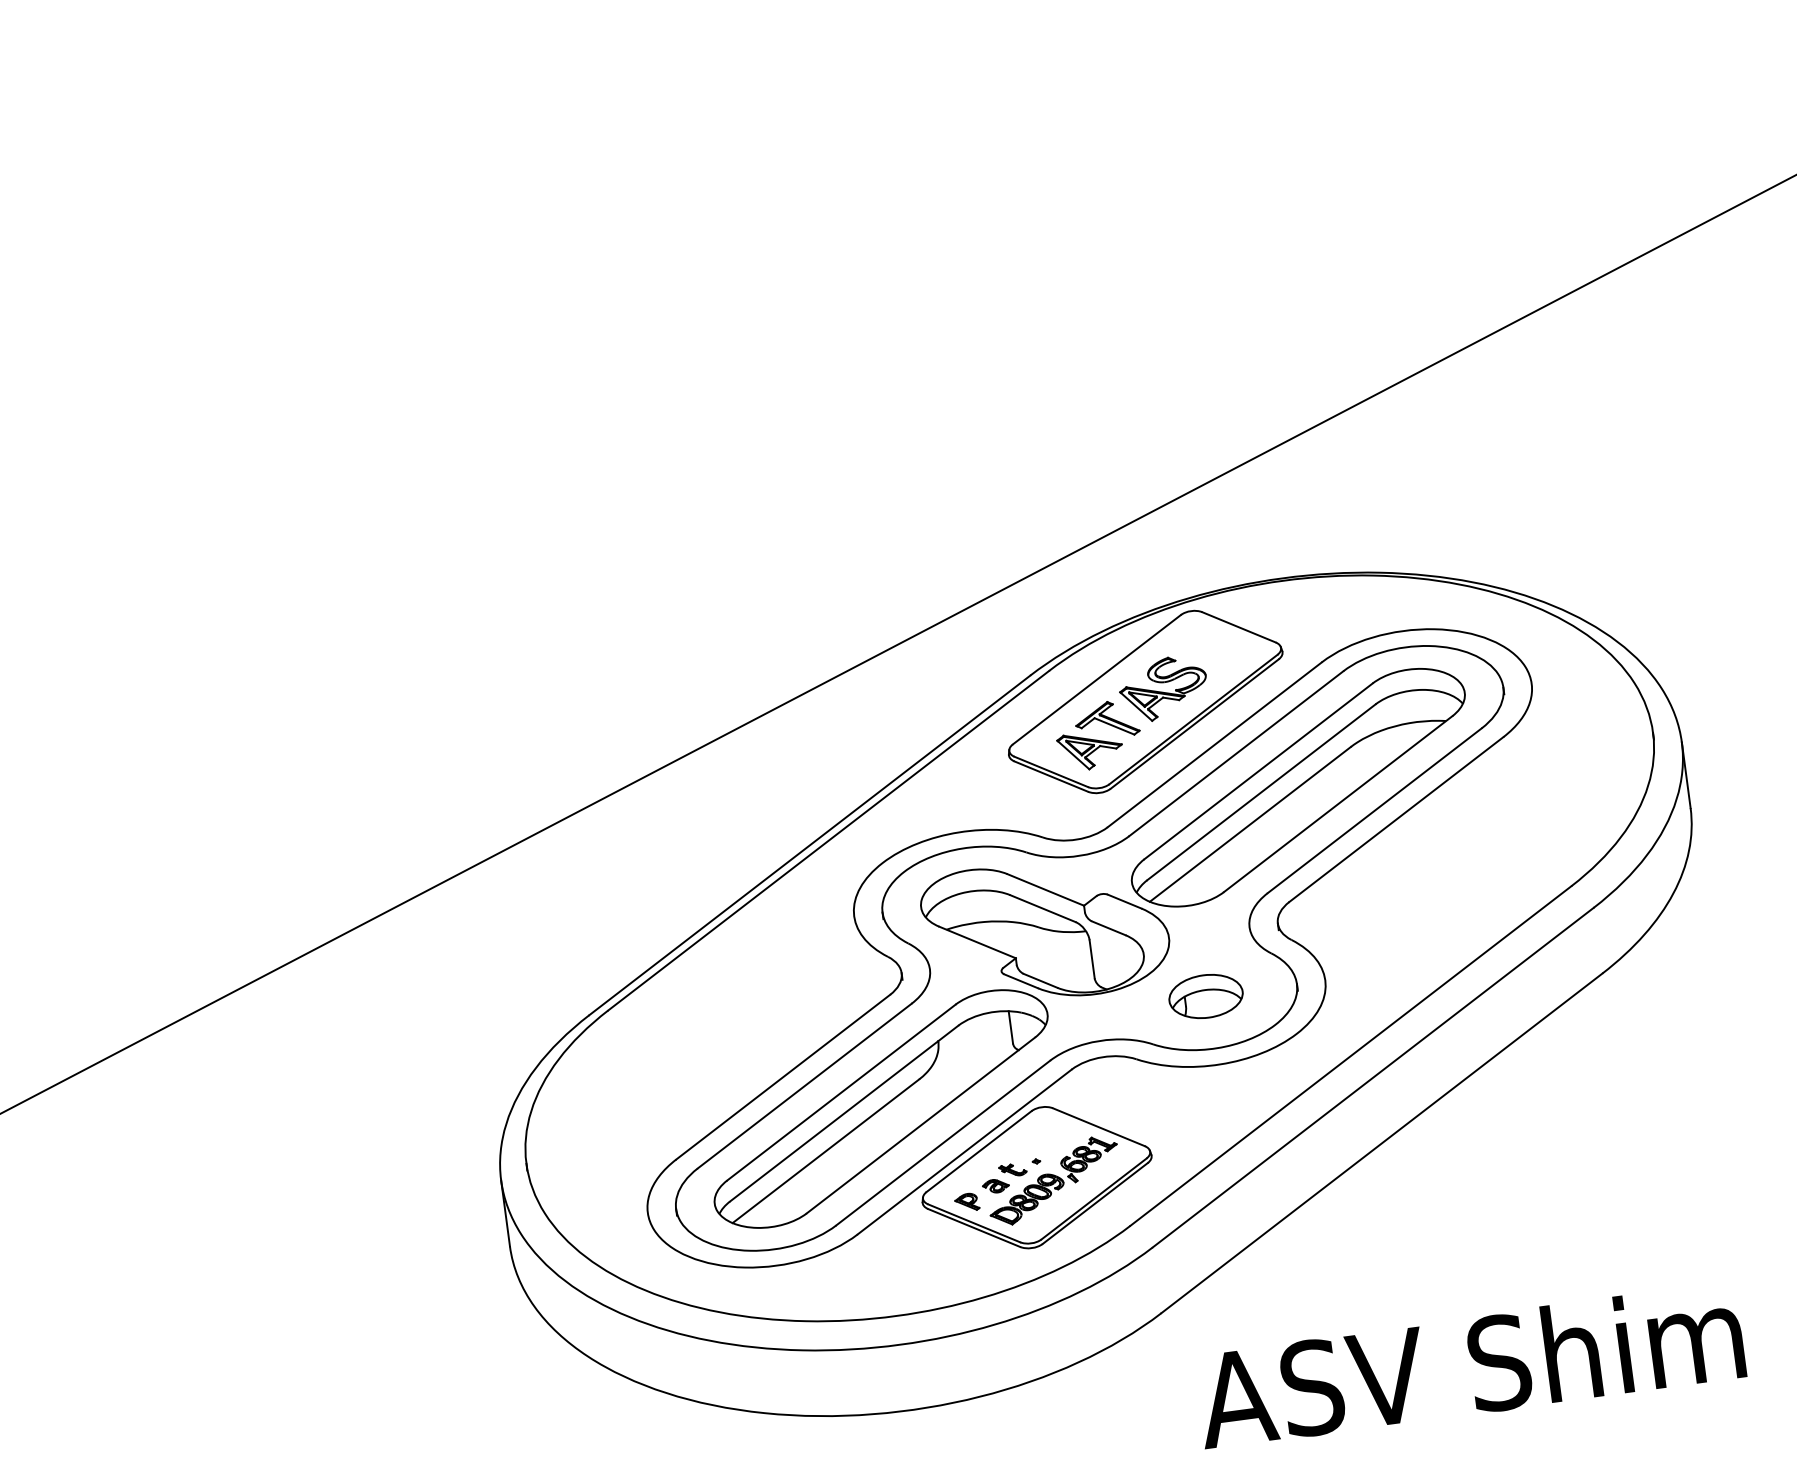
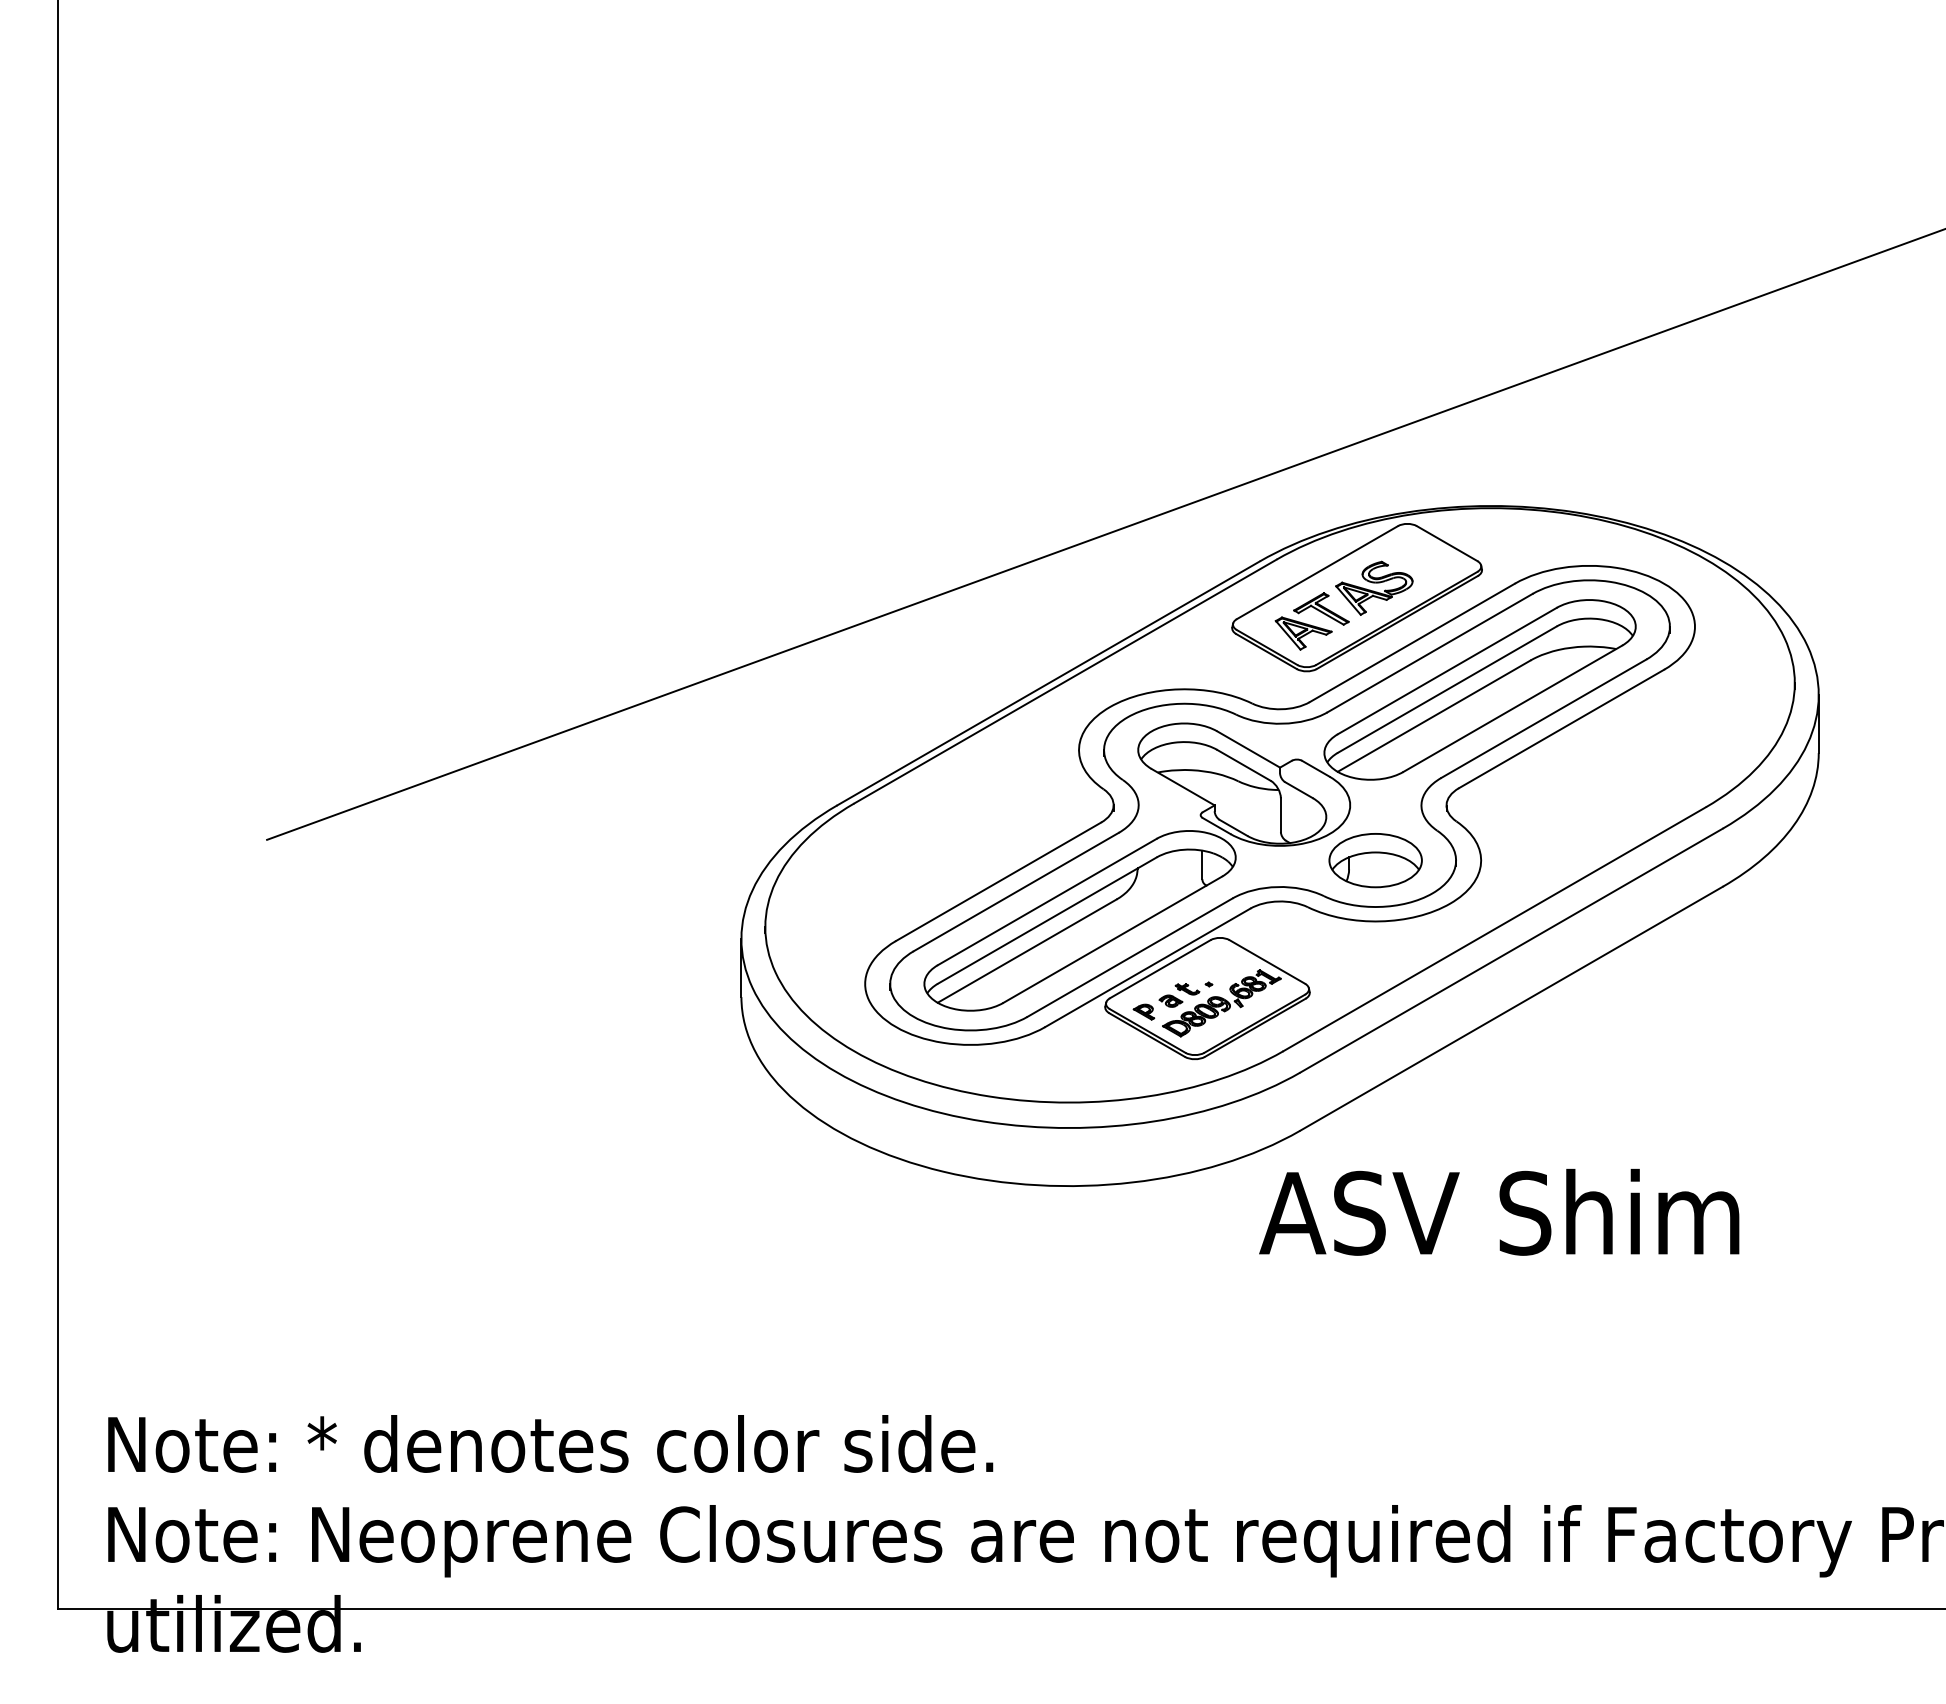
part: (1205, 996) -> (1375, 860), size x1.43
text: (1470, 1365) -> (1499, 1212), moved

